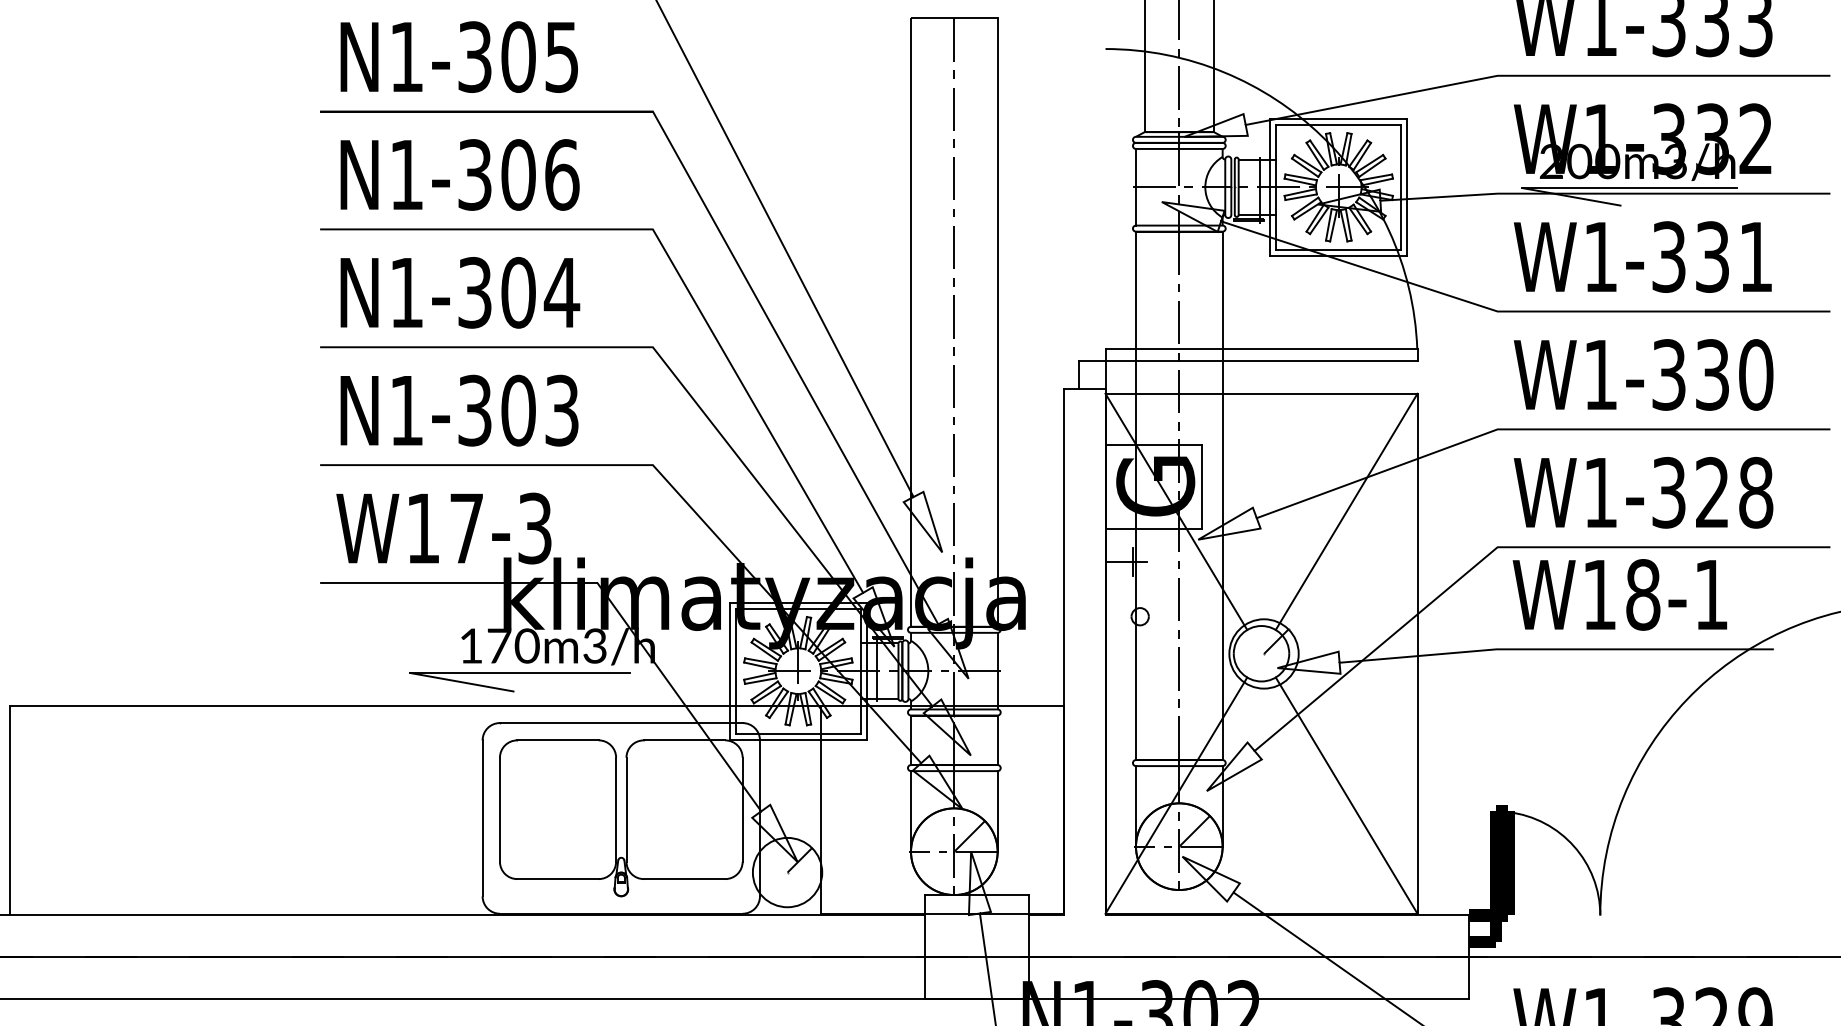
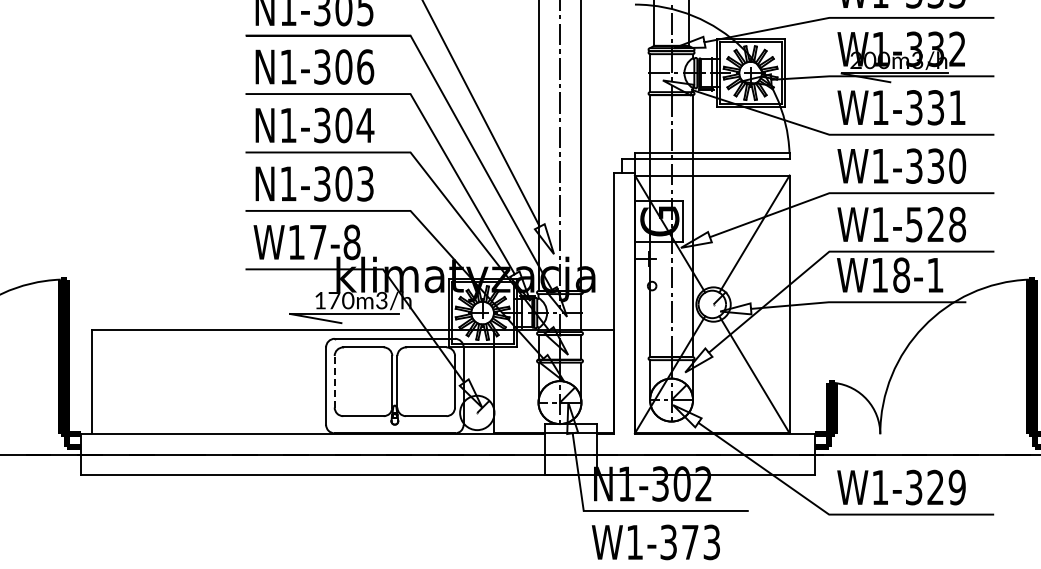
text: (1669, 490) -> (914, 223), W1-328 -> W1-528
text: (533, 528) -> (351, 242), W17-3 -> W17-8
line: (499, 809) -> (334, 381), solid -> dashed

